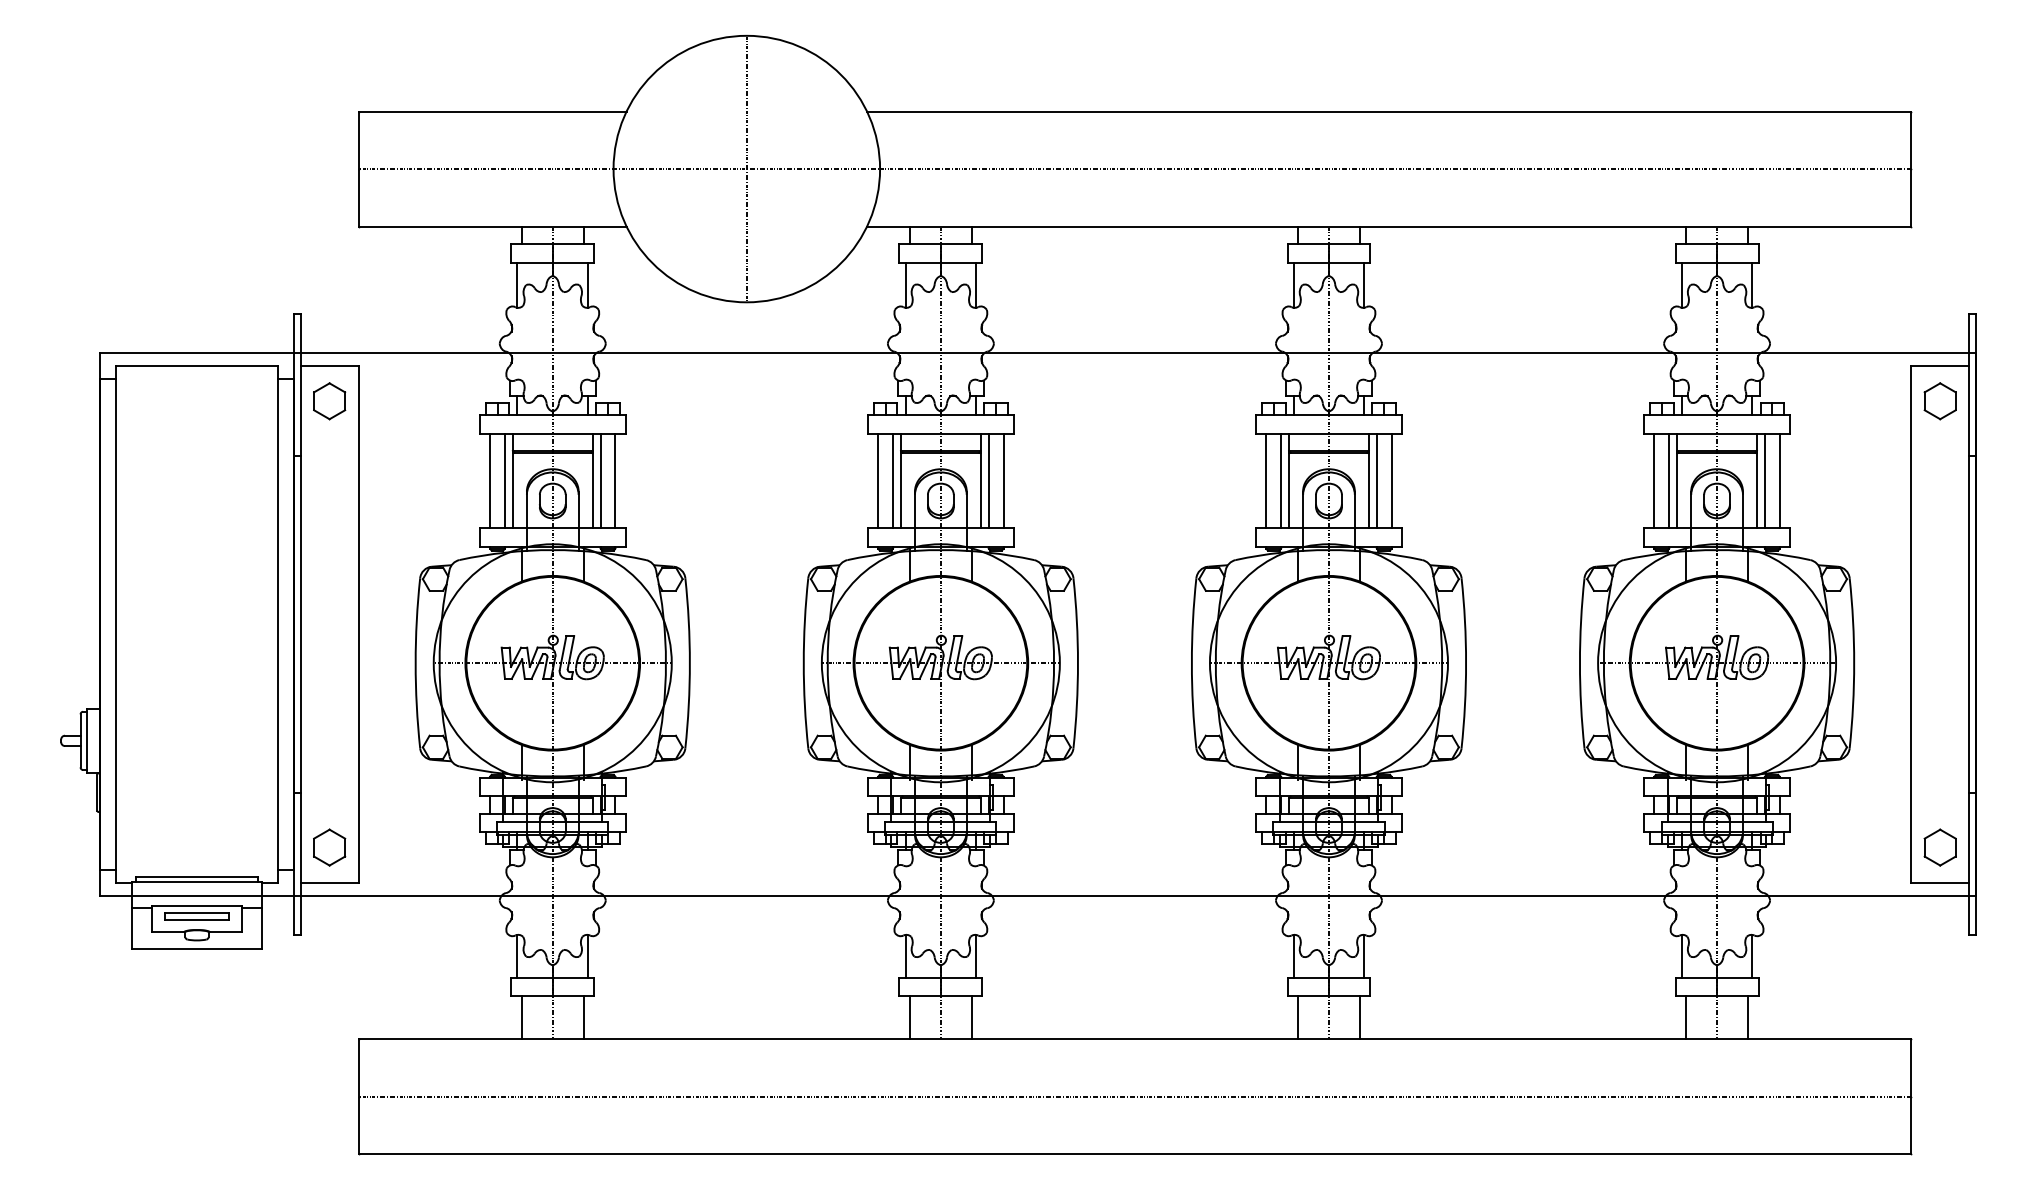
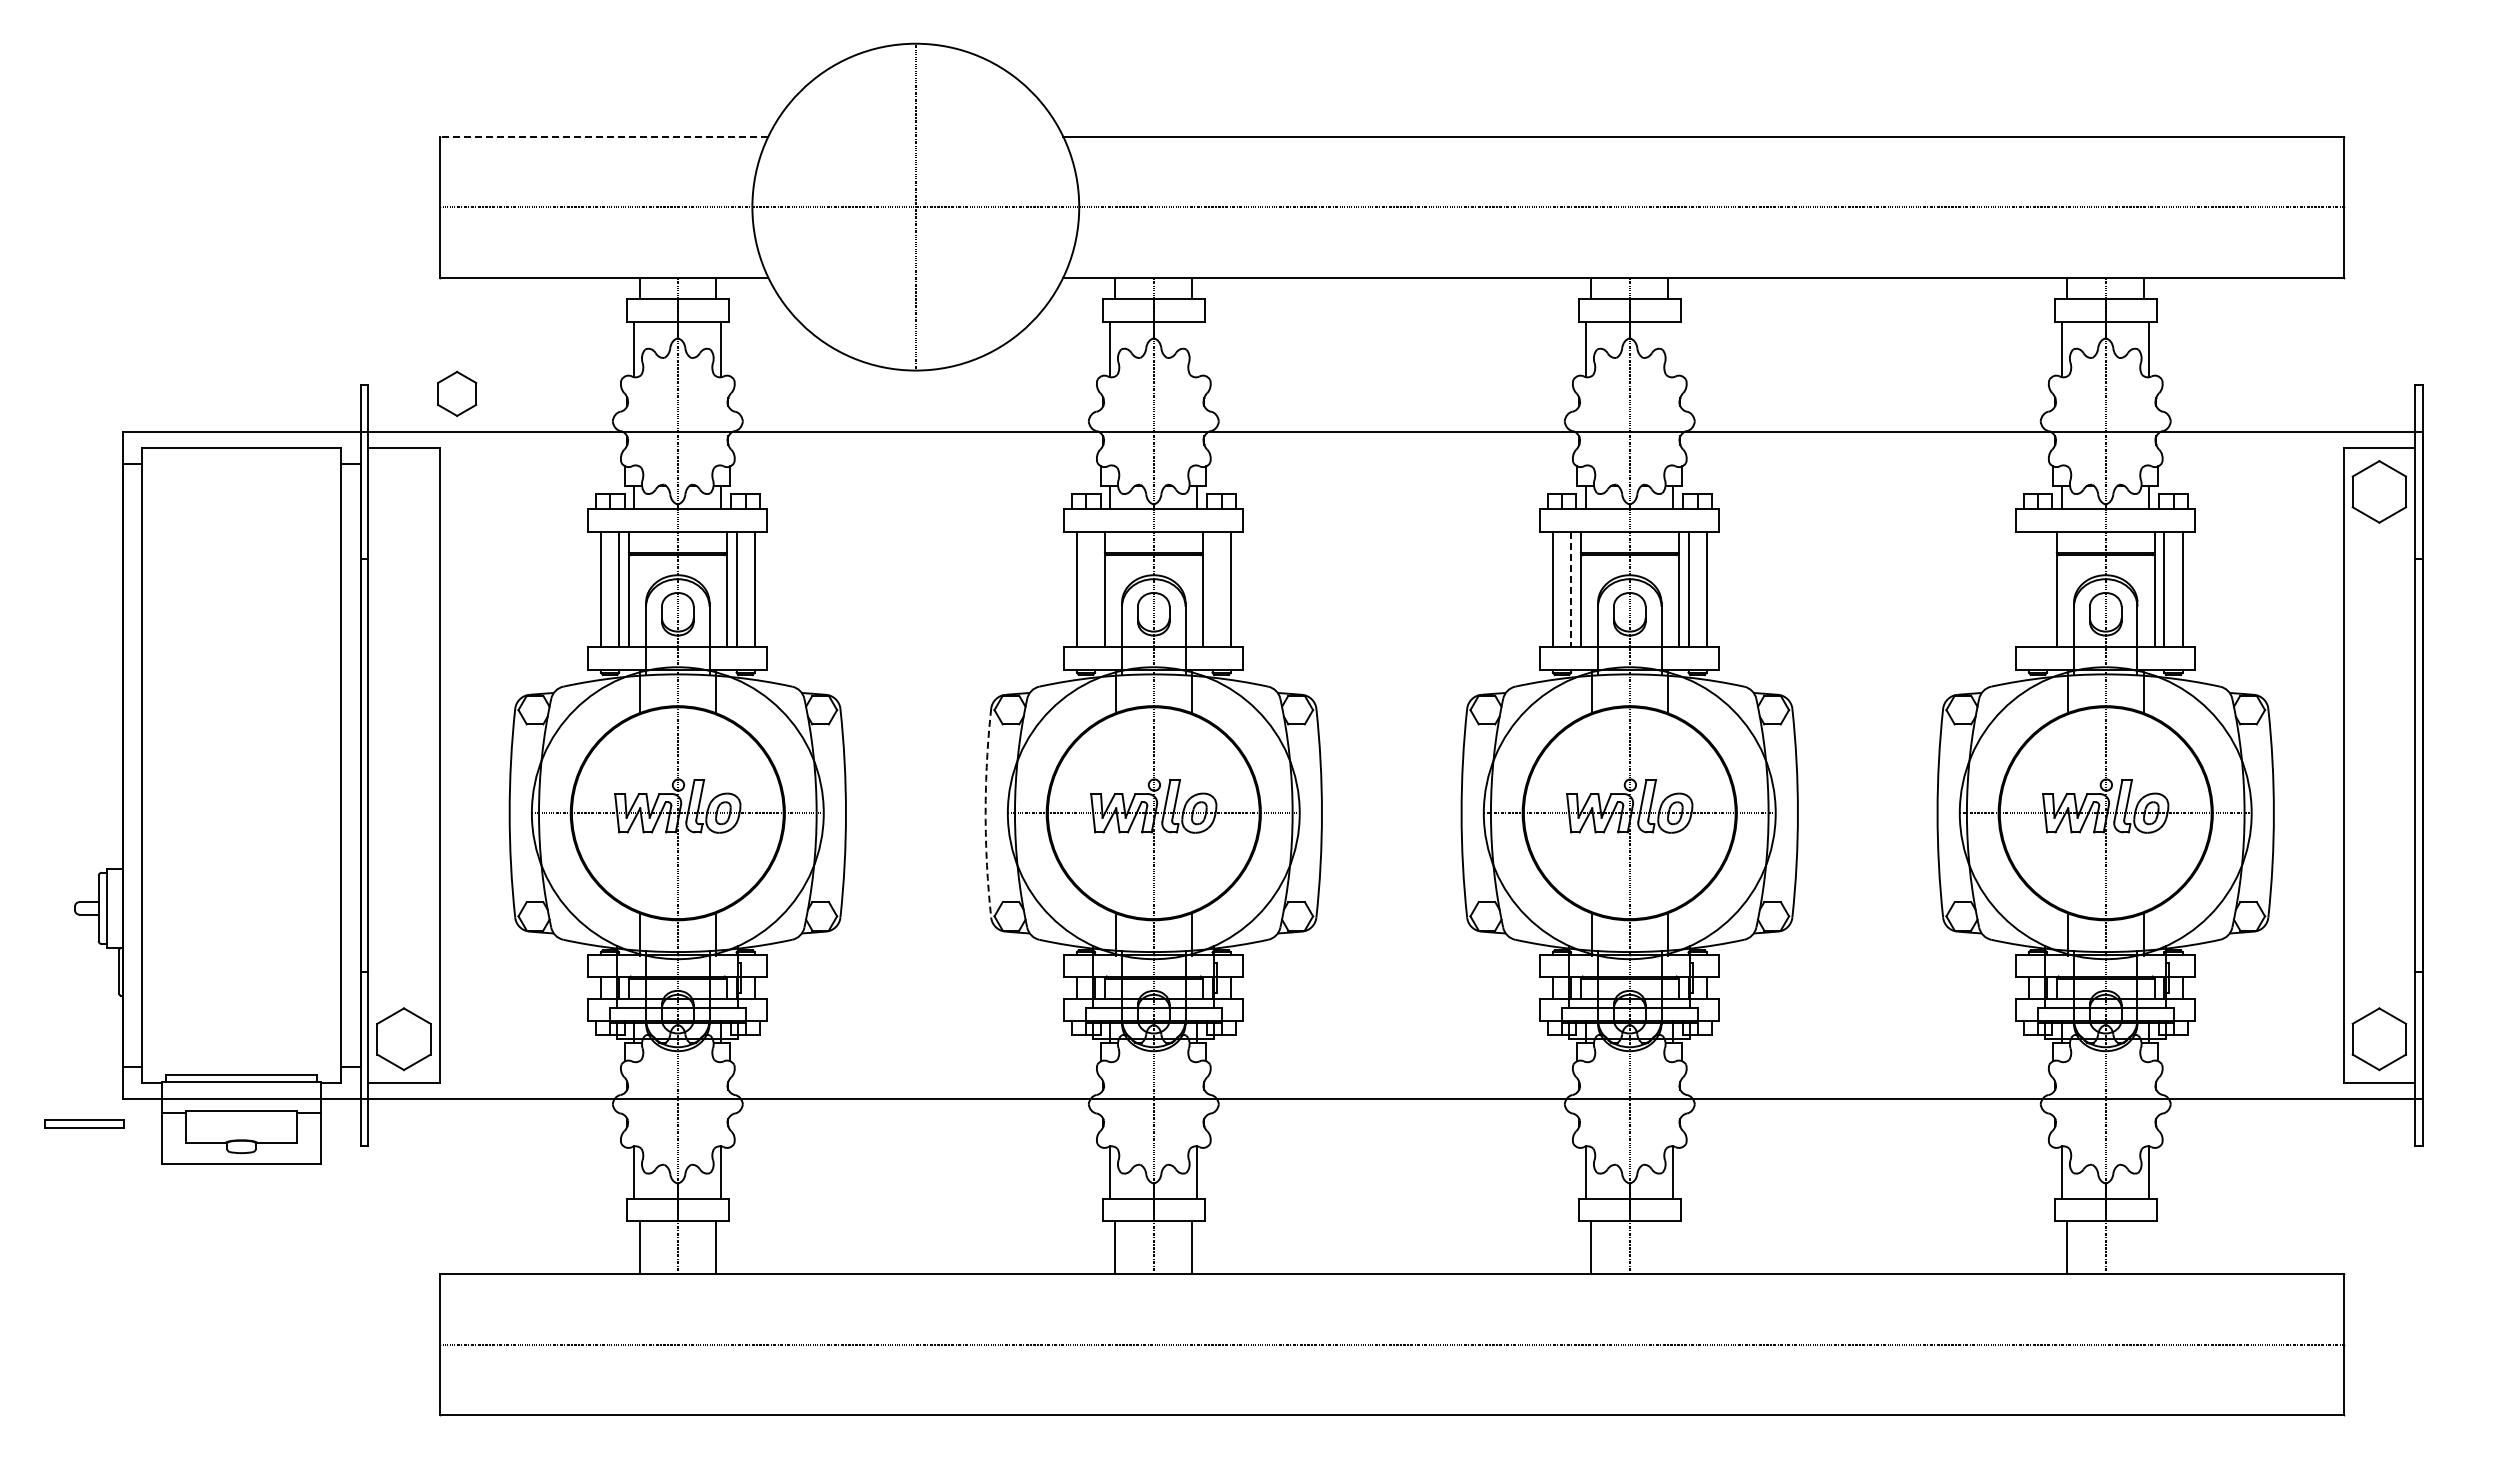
line: (492, 111) -> (603, 136), solid -> dashed
line: (976, 285) -> (1197, 349), removed
line: (1364, 285) -> (1673, 349), removed
part: (329, 400) -> (457, 393), moved
part: (1940, 400) -> (2379, 491), size x1.4
line: (893, 480) -> (1095, 589), removed
line: (988, 480) -> (1212, 589), removed
line: (1281, 480) -> (1571, 589), solid -> dashed
line: (1654, 480) -> (2028, 589), removed
line: (1669, 480) -> (2047, 589), removed
arc: (803, 663) -> (985, 813), solid -> dashed
part: (329, 847) -> (404, 1039), size x1.4
part: (1940, 847) -> (2379, 1039), size x1.4
part: (196, 916) -> (84, 1123), moved
line: (1360, 1017) -> (1668, 1247), removed
line: (1748, 1017) -> (2144, 1247), removed

